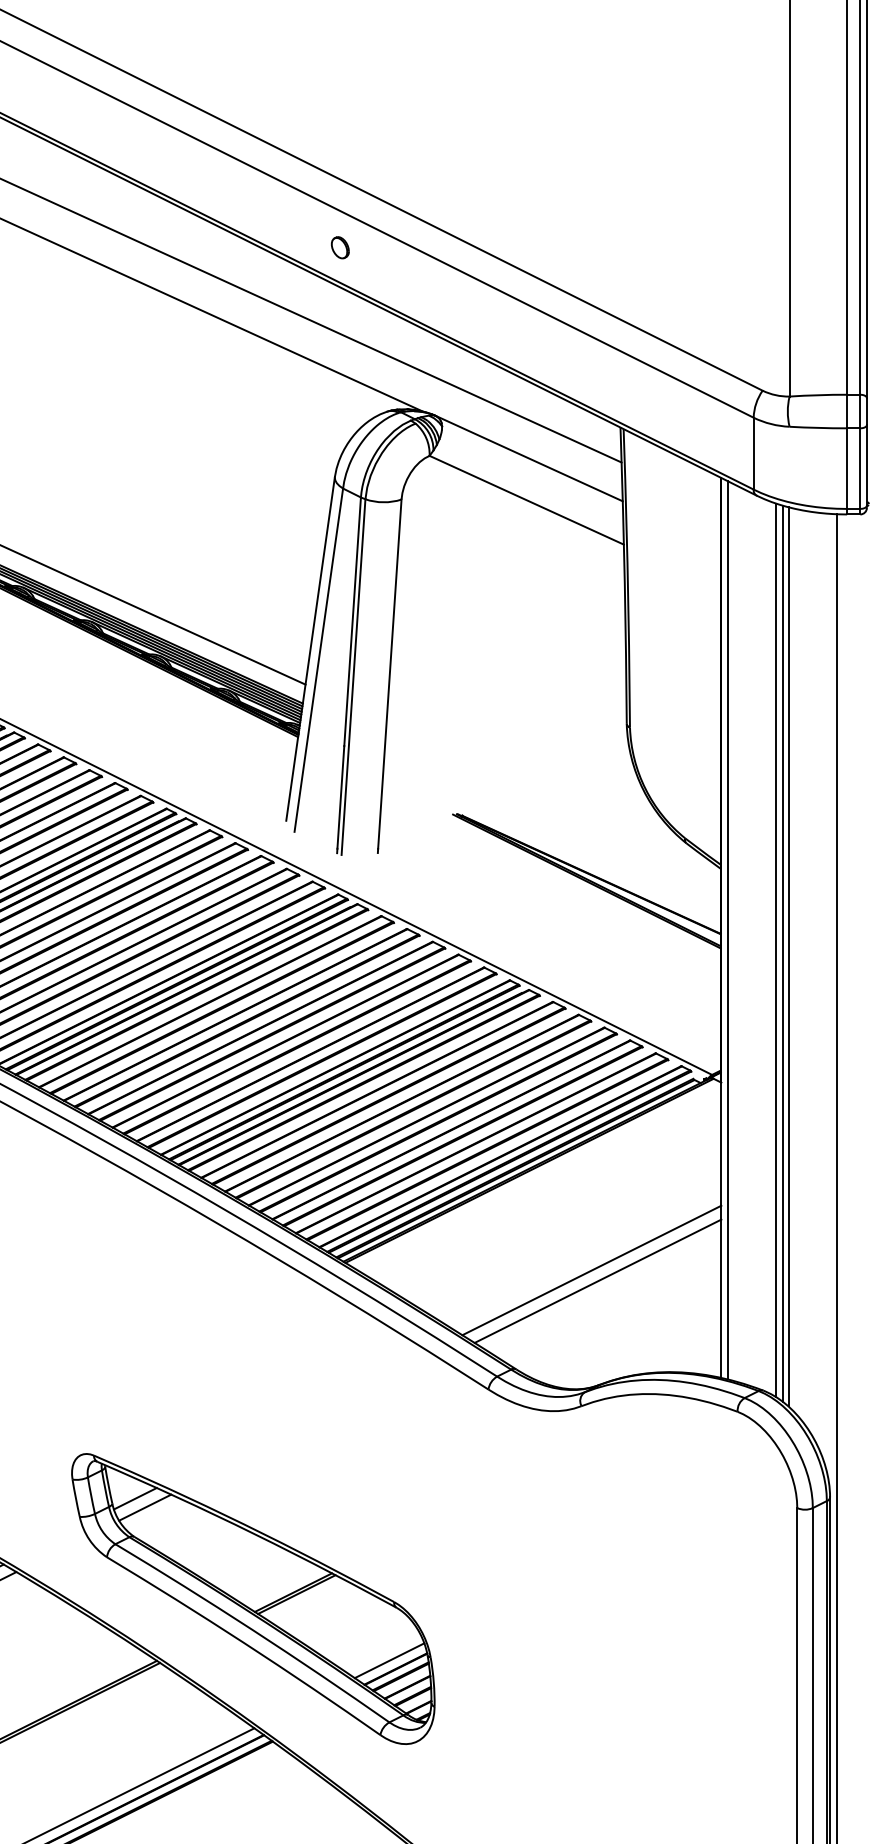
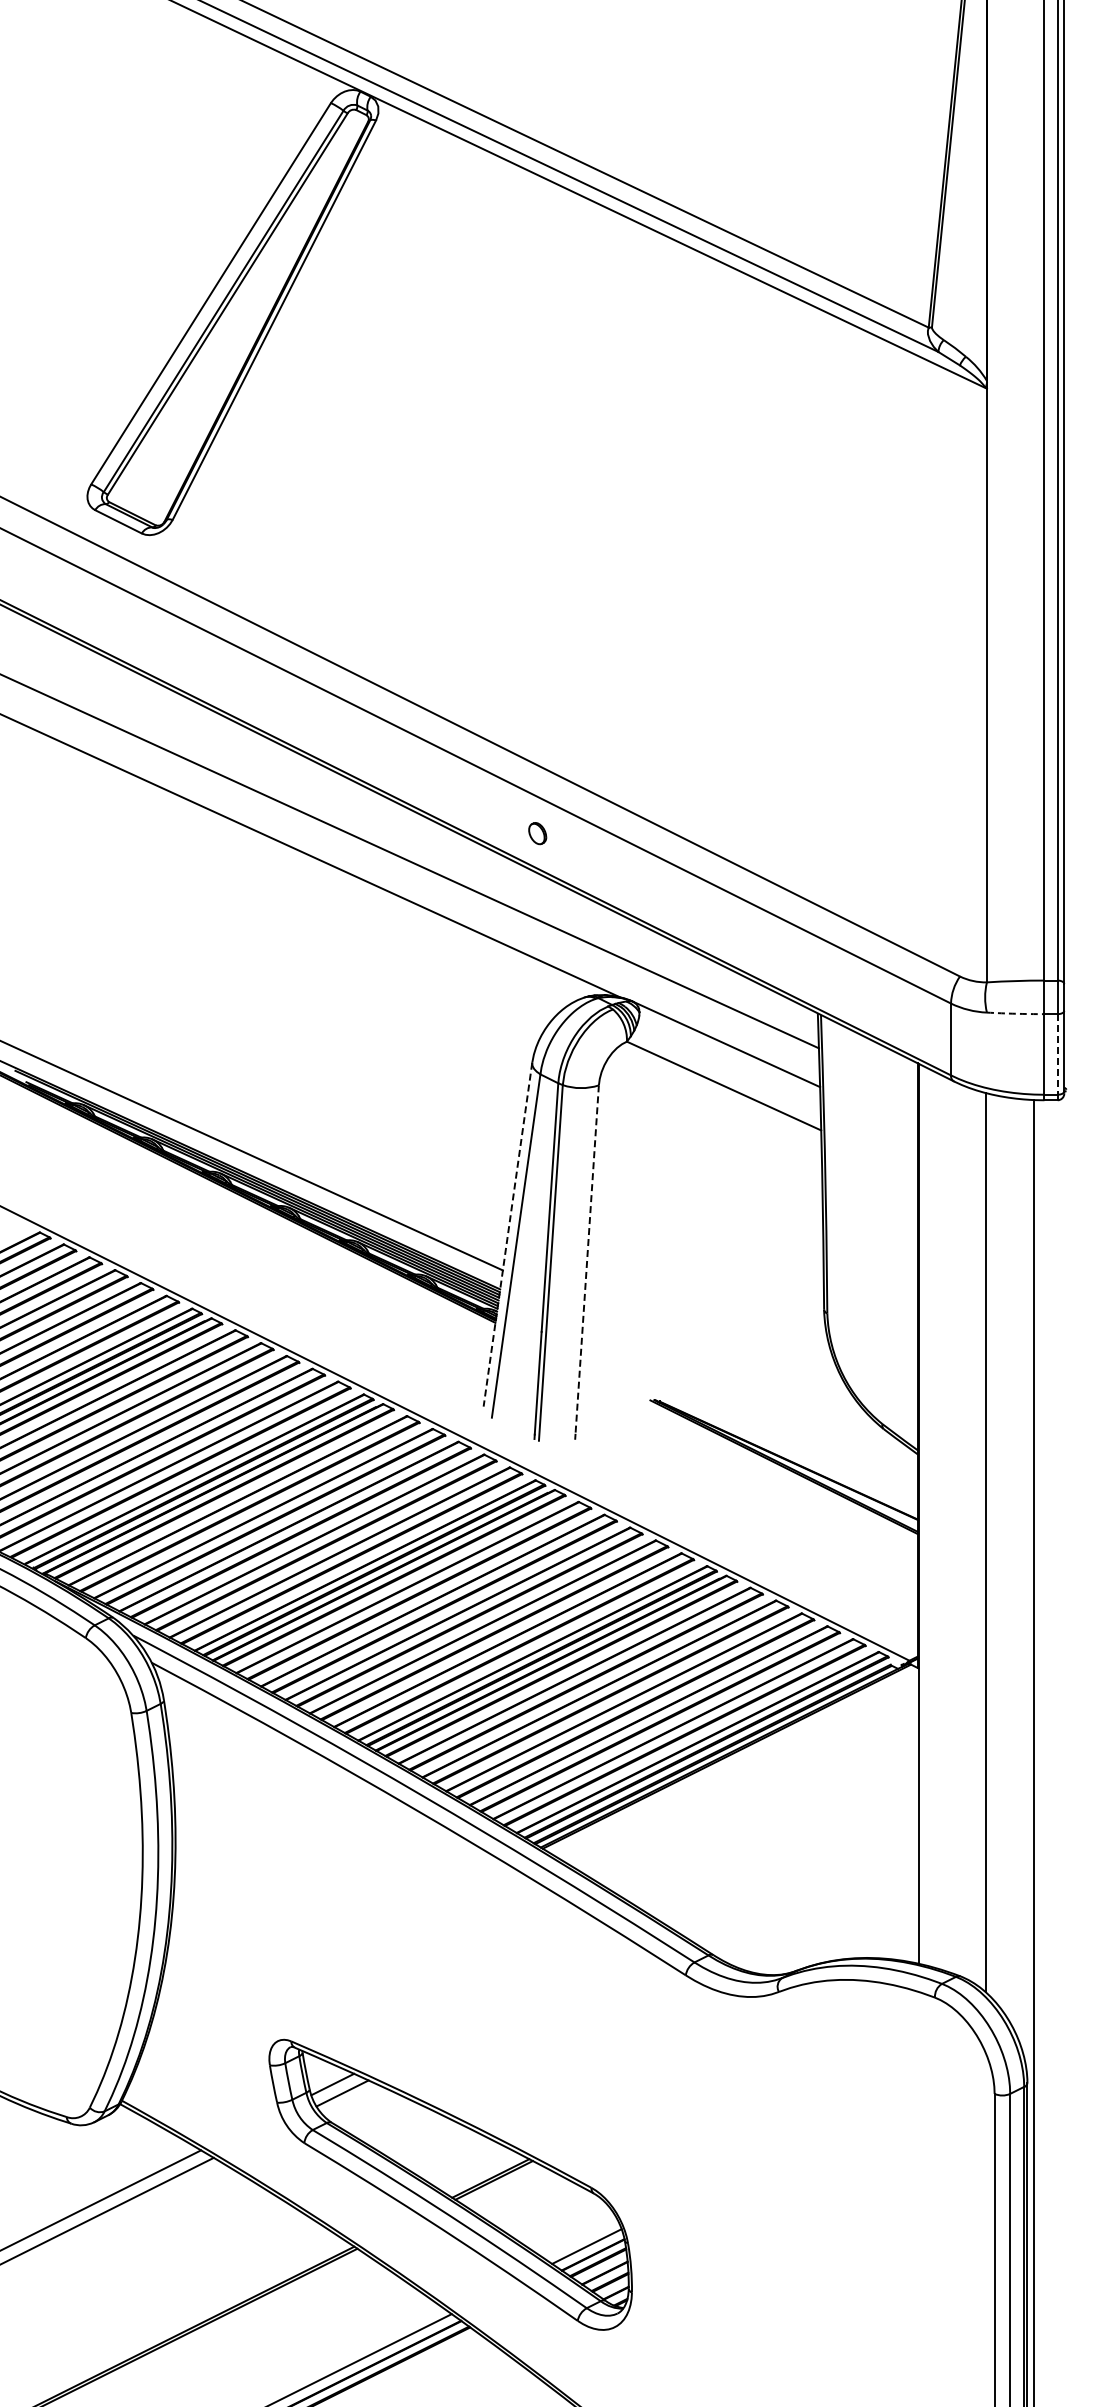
arc: (818, 427) -> (1015, 1013), solid -> dashed
line: (860, 468) -> (1057, 1054), solid -> dashed
line: (310, 648) -> (507, 1234), solid -> dashed
line: (390, 674) -> (587, 1260), solid -> dashed
line: (728, 930) -> (925, 1516), removed
line: (776, 949) -> (973, 1535), removed
line: (783, 953) -> (980, 1539), removed
line: (591, 1270) -> (788, 1856), removed
line: (598, 1280) -> (795, 1866), removed

